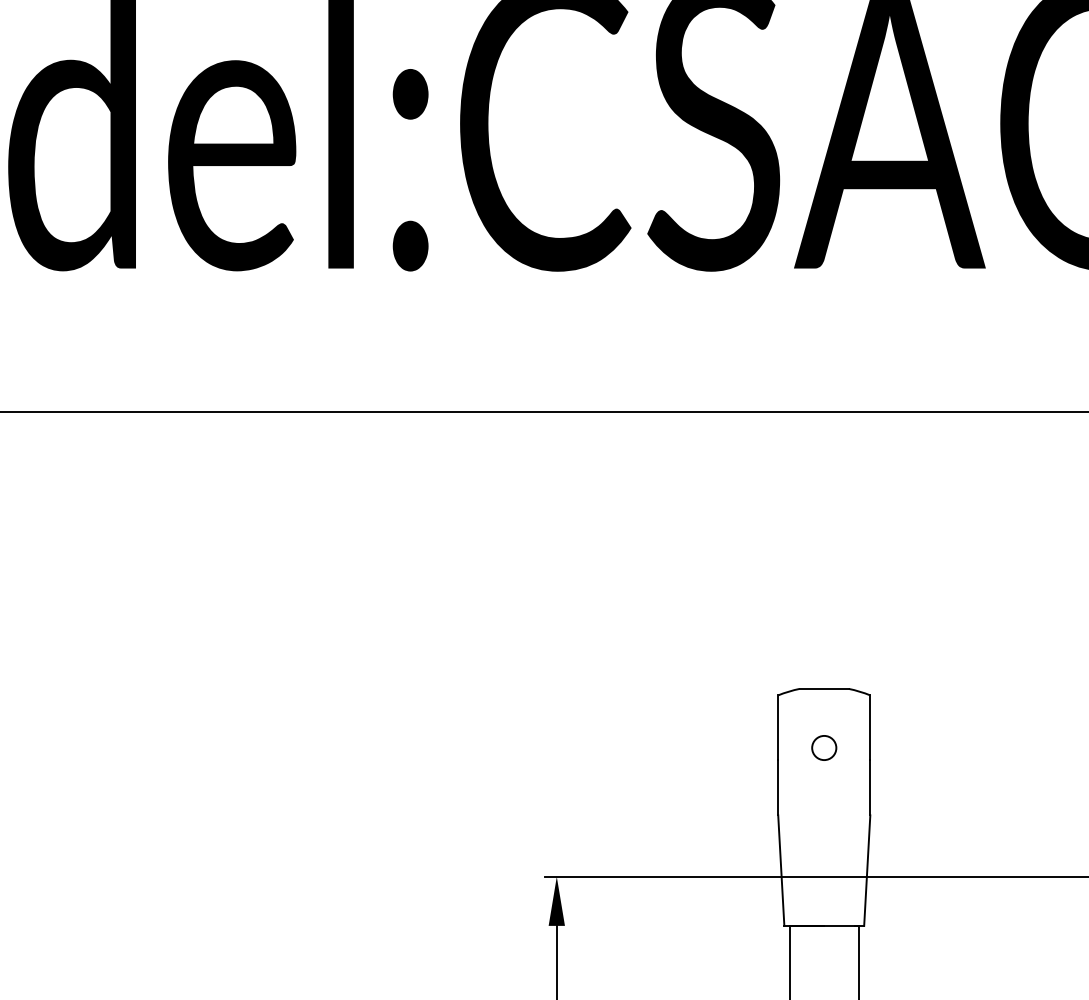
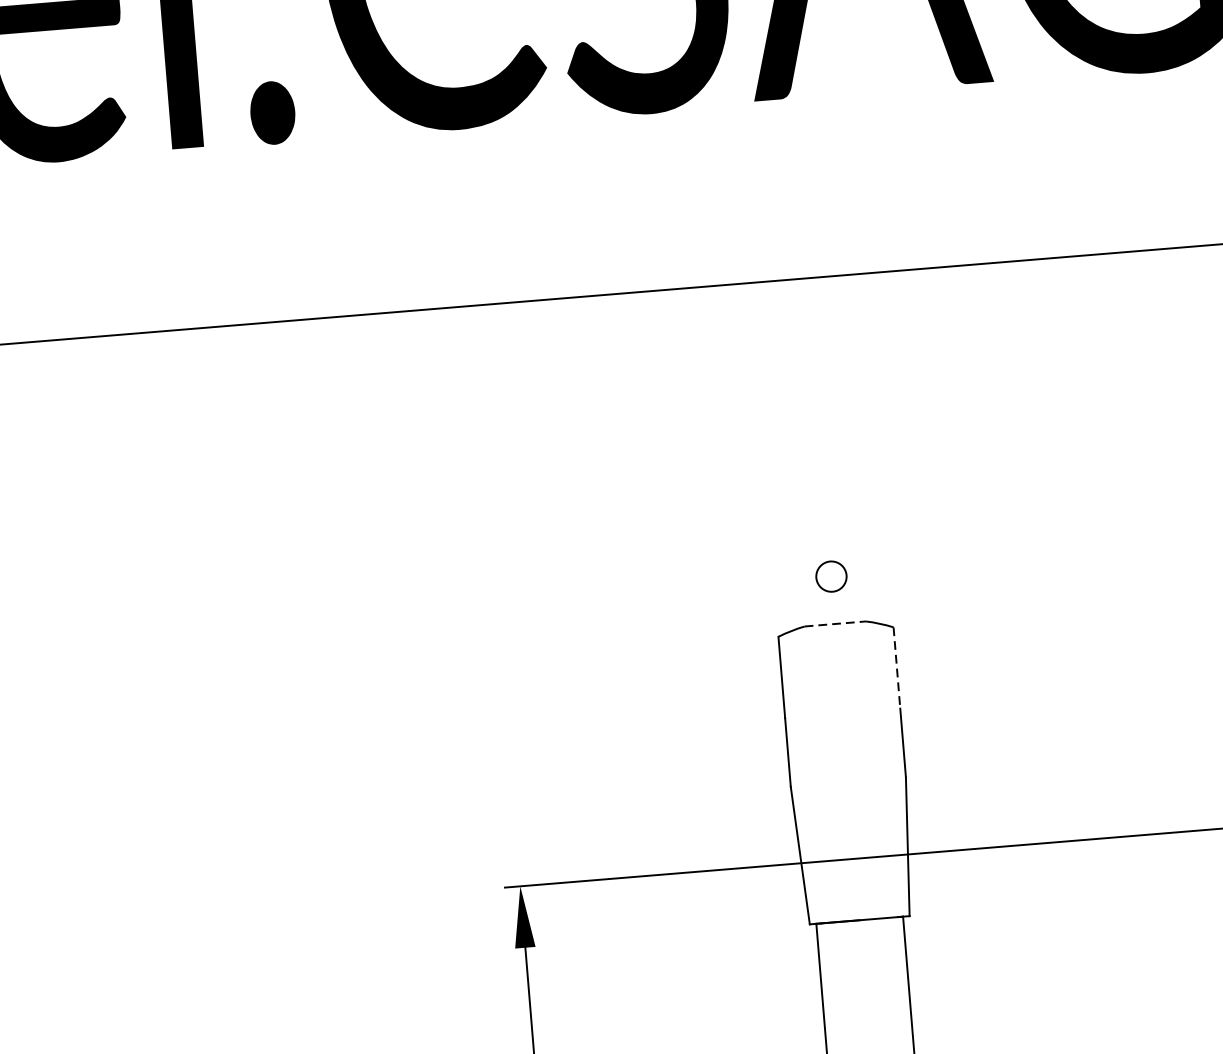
line: (824, 688) -> (835, 623), solid -> dashed
line: (870, 727) -> (897, 667), solid -> dashed
circle: (824, 747) -> (831, 575), moved

